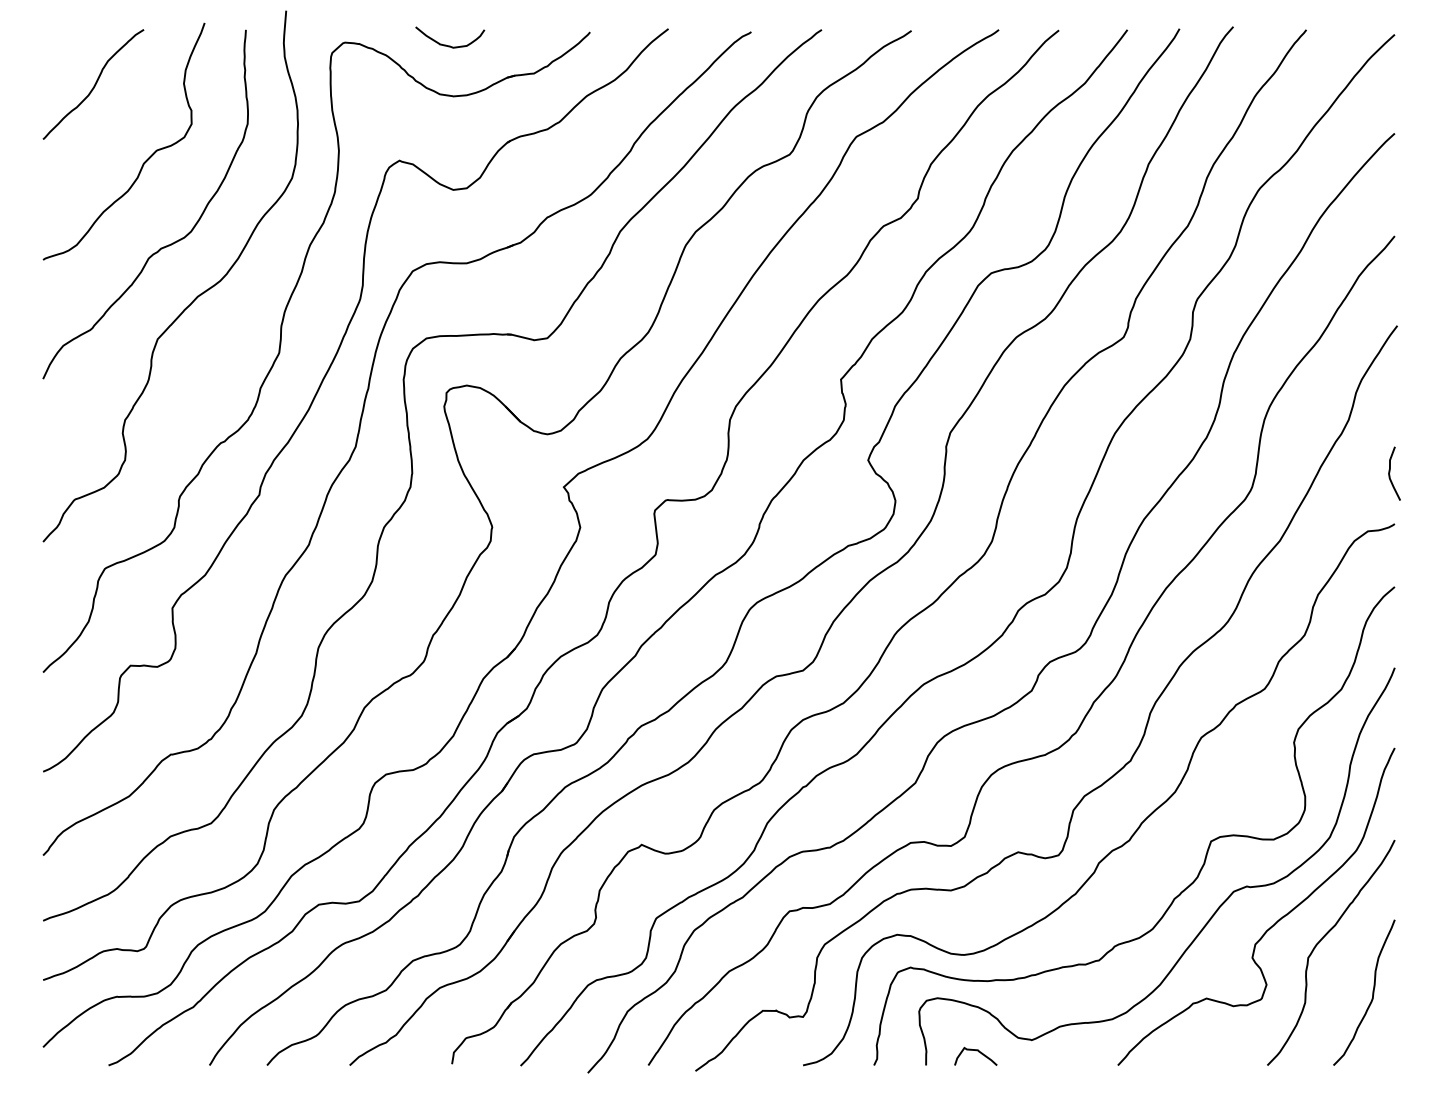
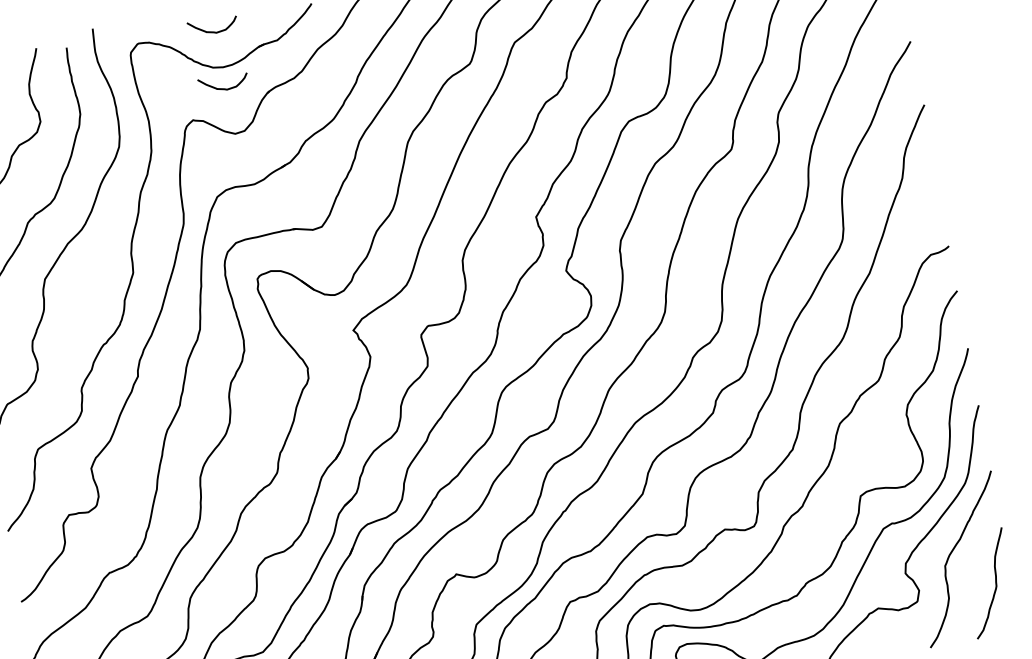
curve: (450, 125) -> (224, 88), added
curve: (1390, 472) -> (939, 210), removed

